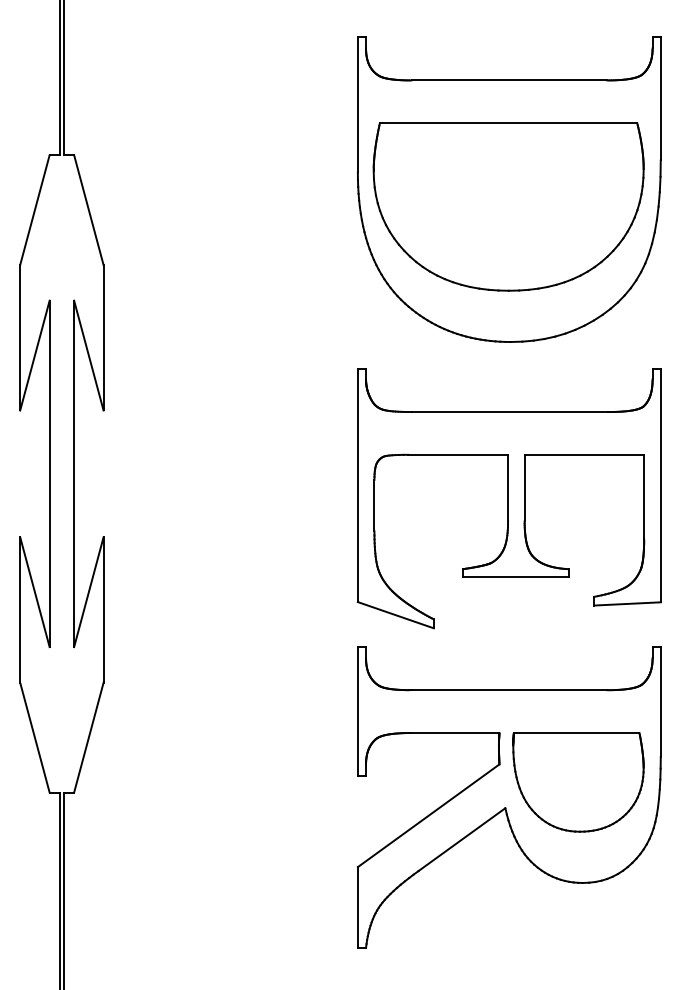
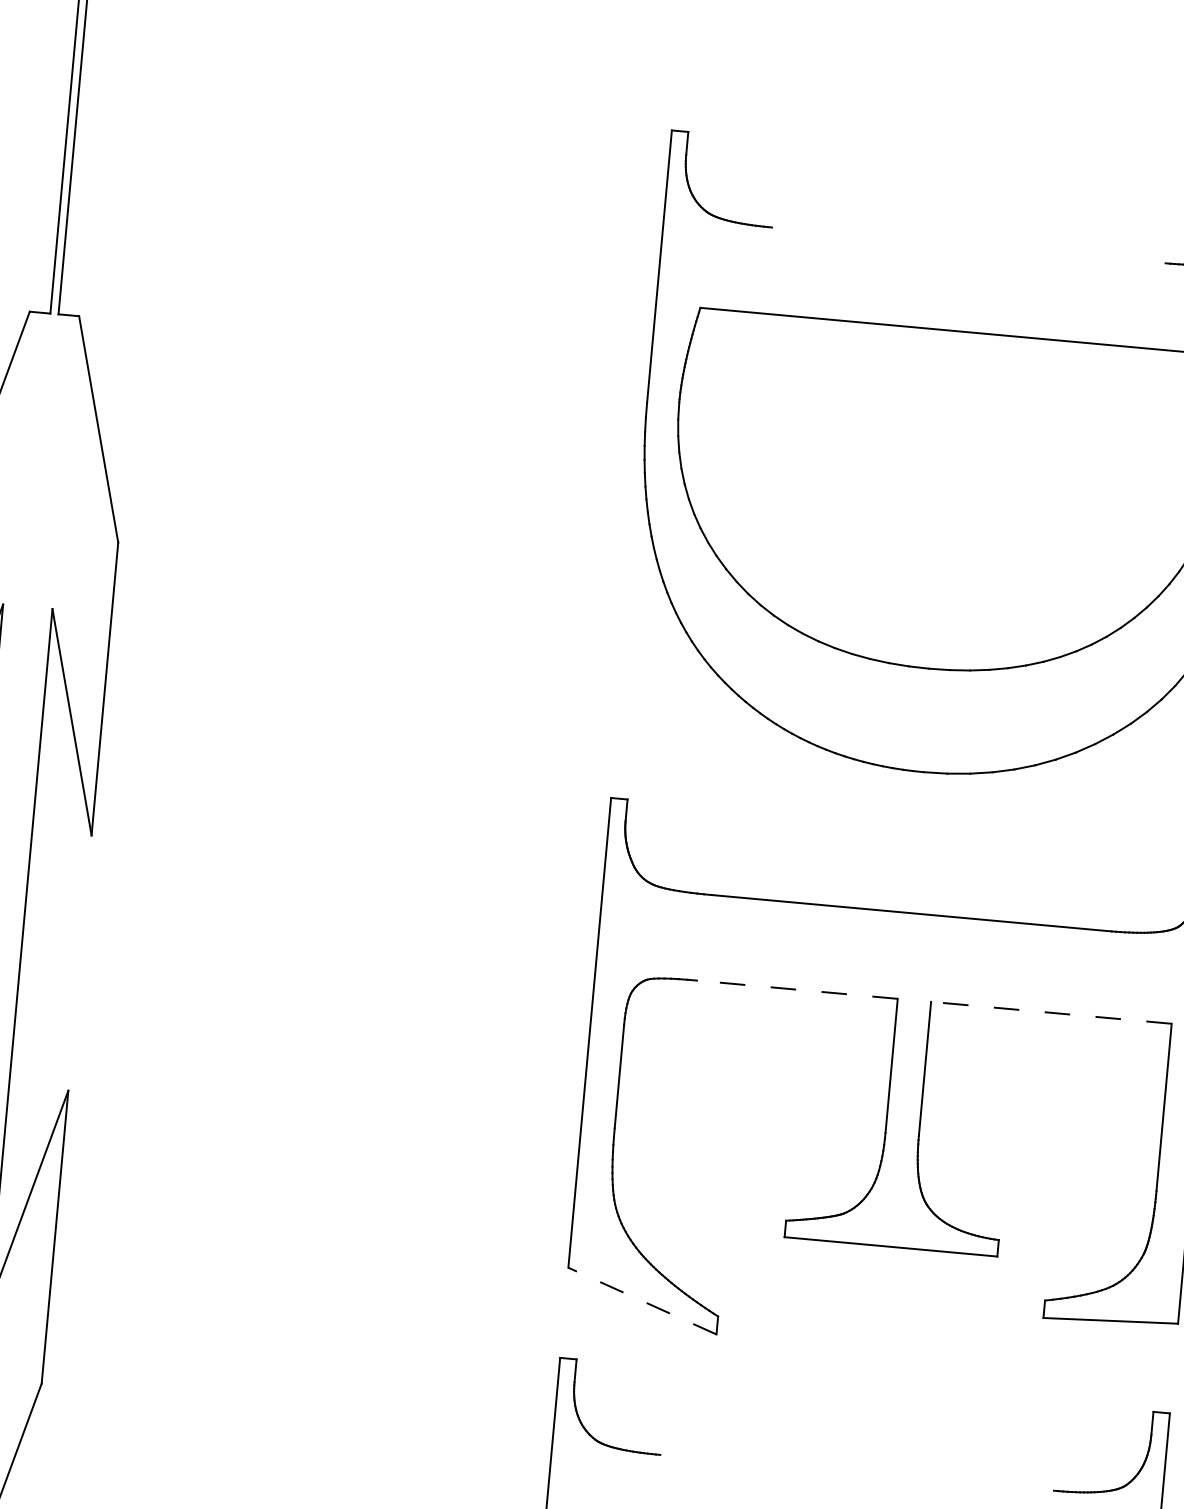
line: (509, 80) -> (969, 245), removed
line: (458, 454) -> (797, 989), solid -> dashed
line: (584, 454) -> (1051, 1012), solid -> dashed
line: (395, 615) -> (641, 1301), solid -> dashed
line: (509, 690) -> (857, 1473), removed

